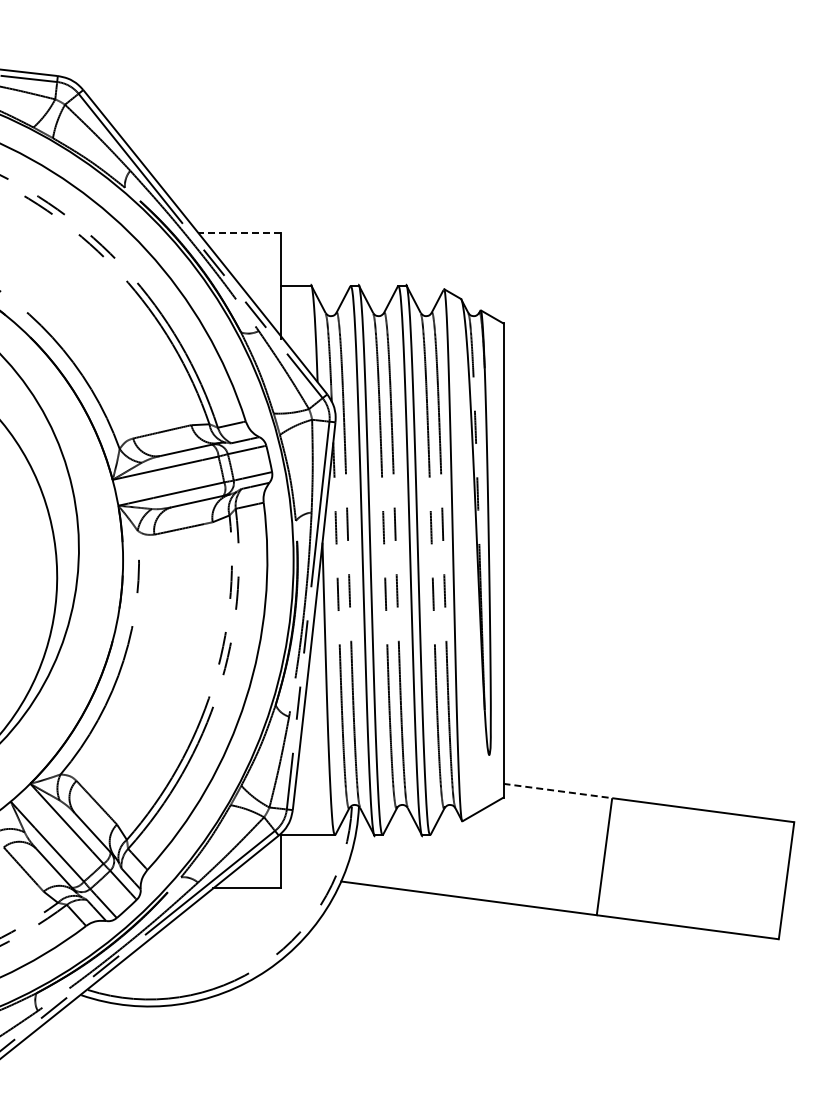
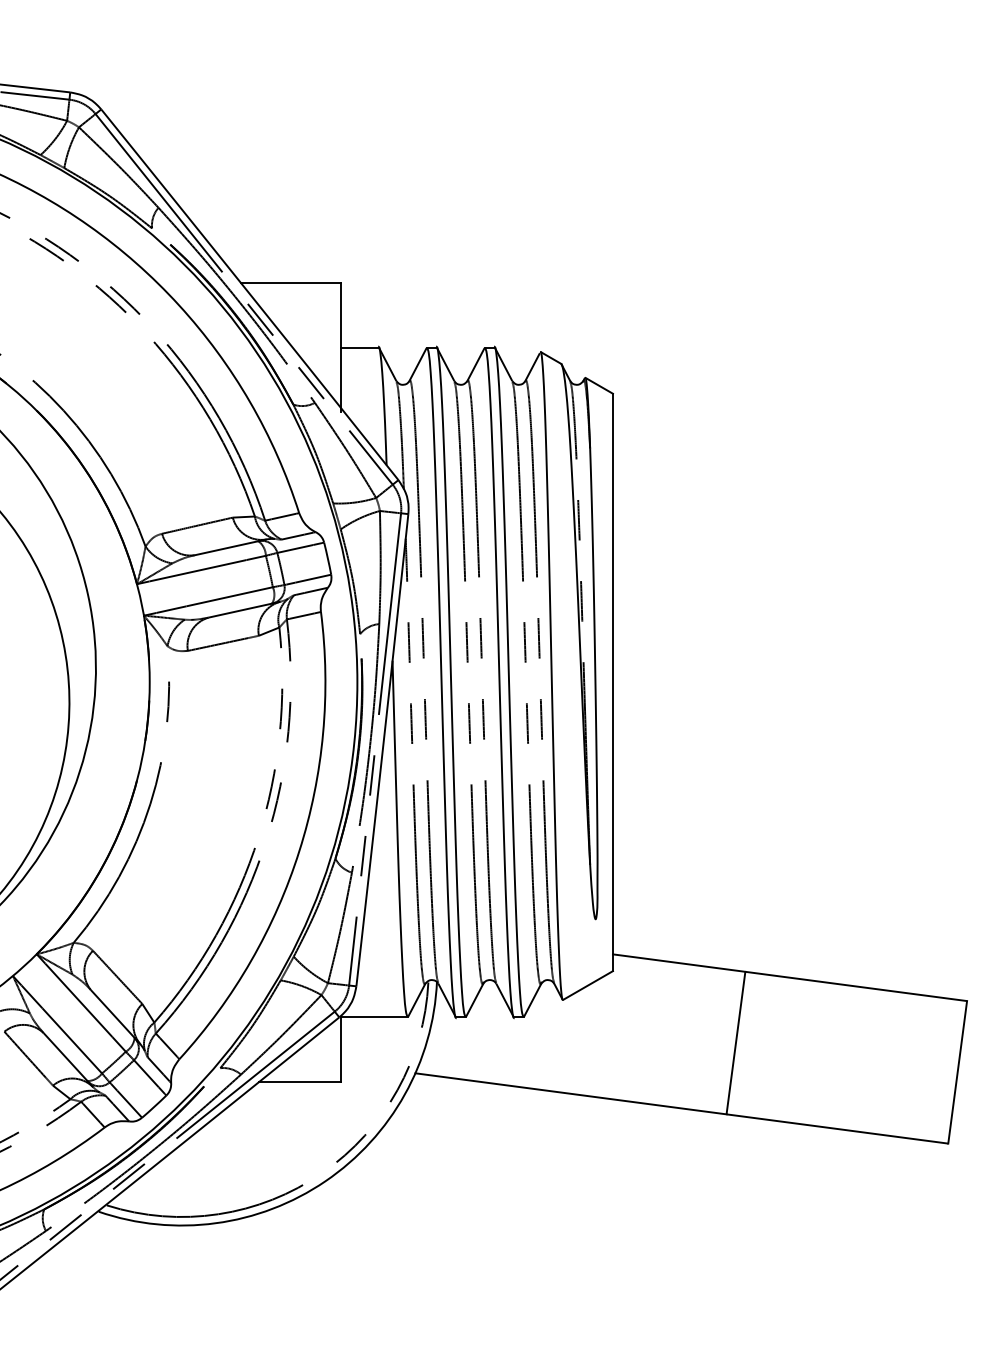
line: (238, 232) -> (290, 282), dashed -> solid
line: (557, 791) -> (678, 963), dashed -> solid

